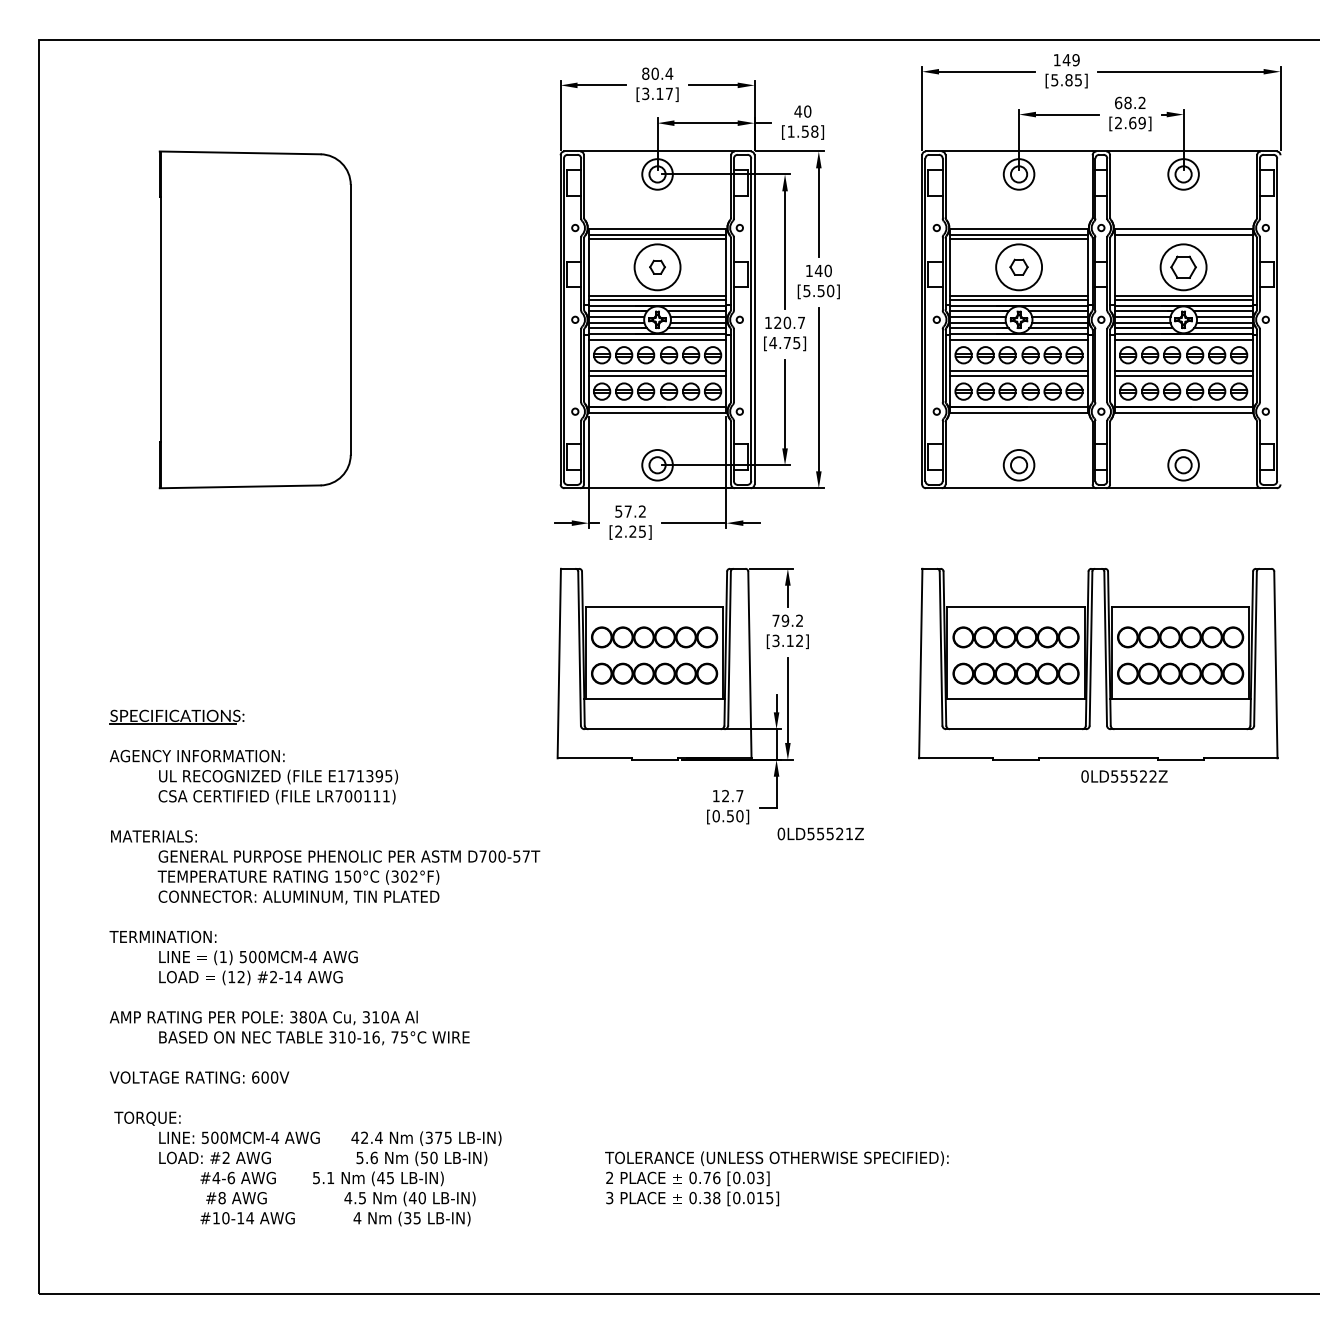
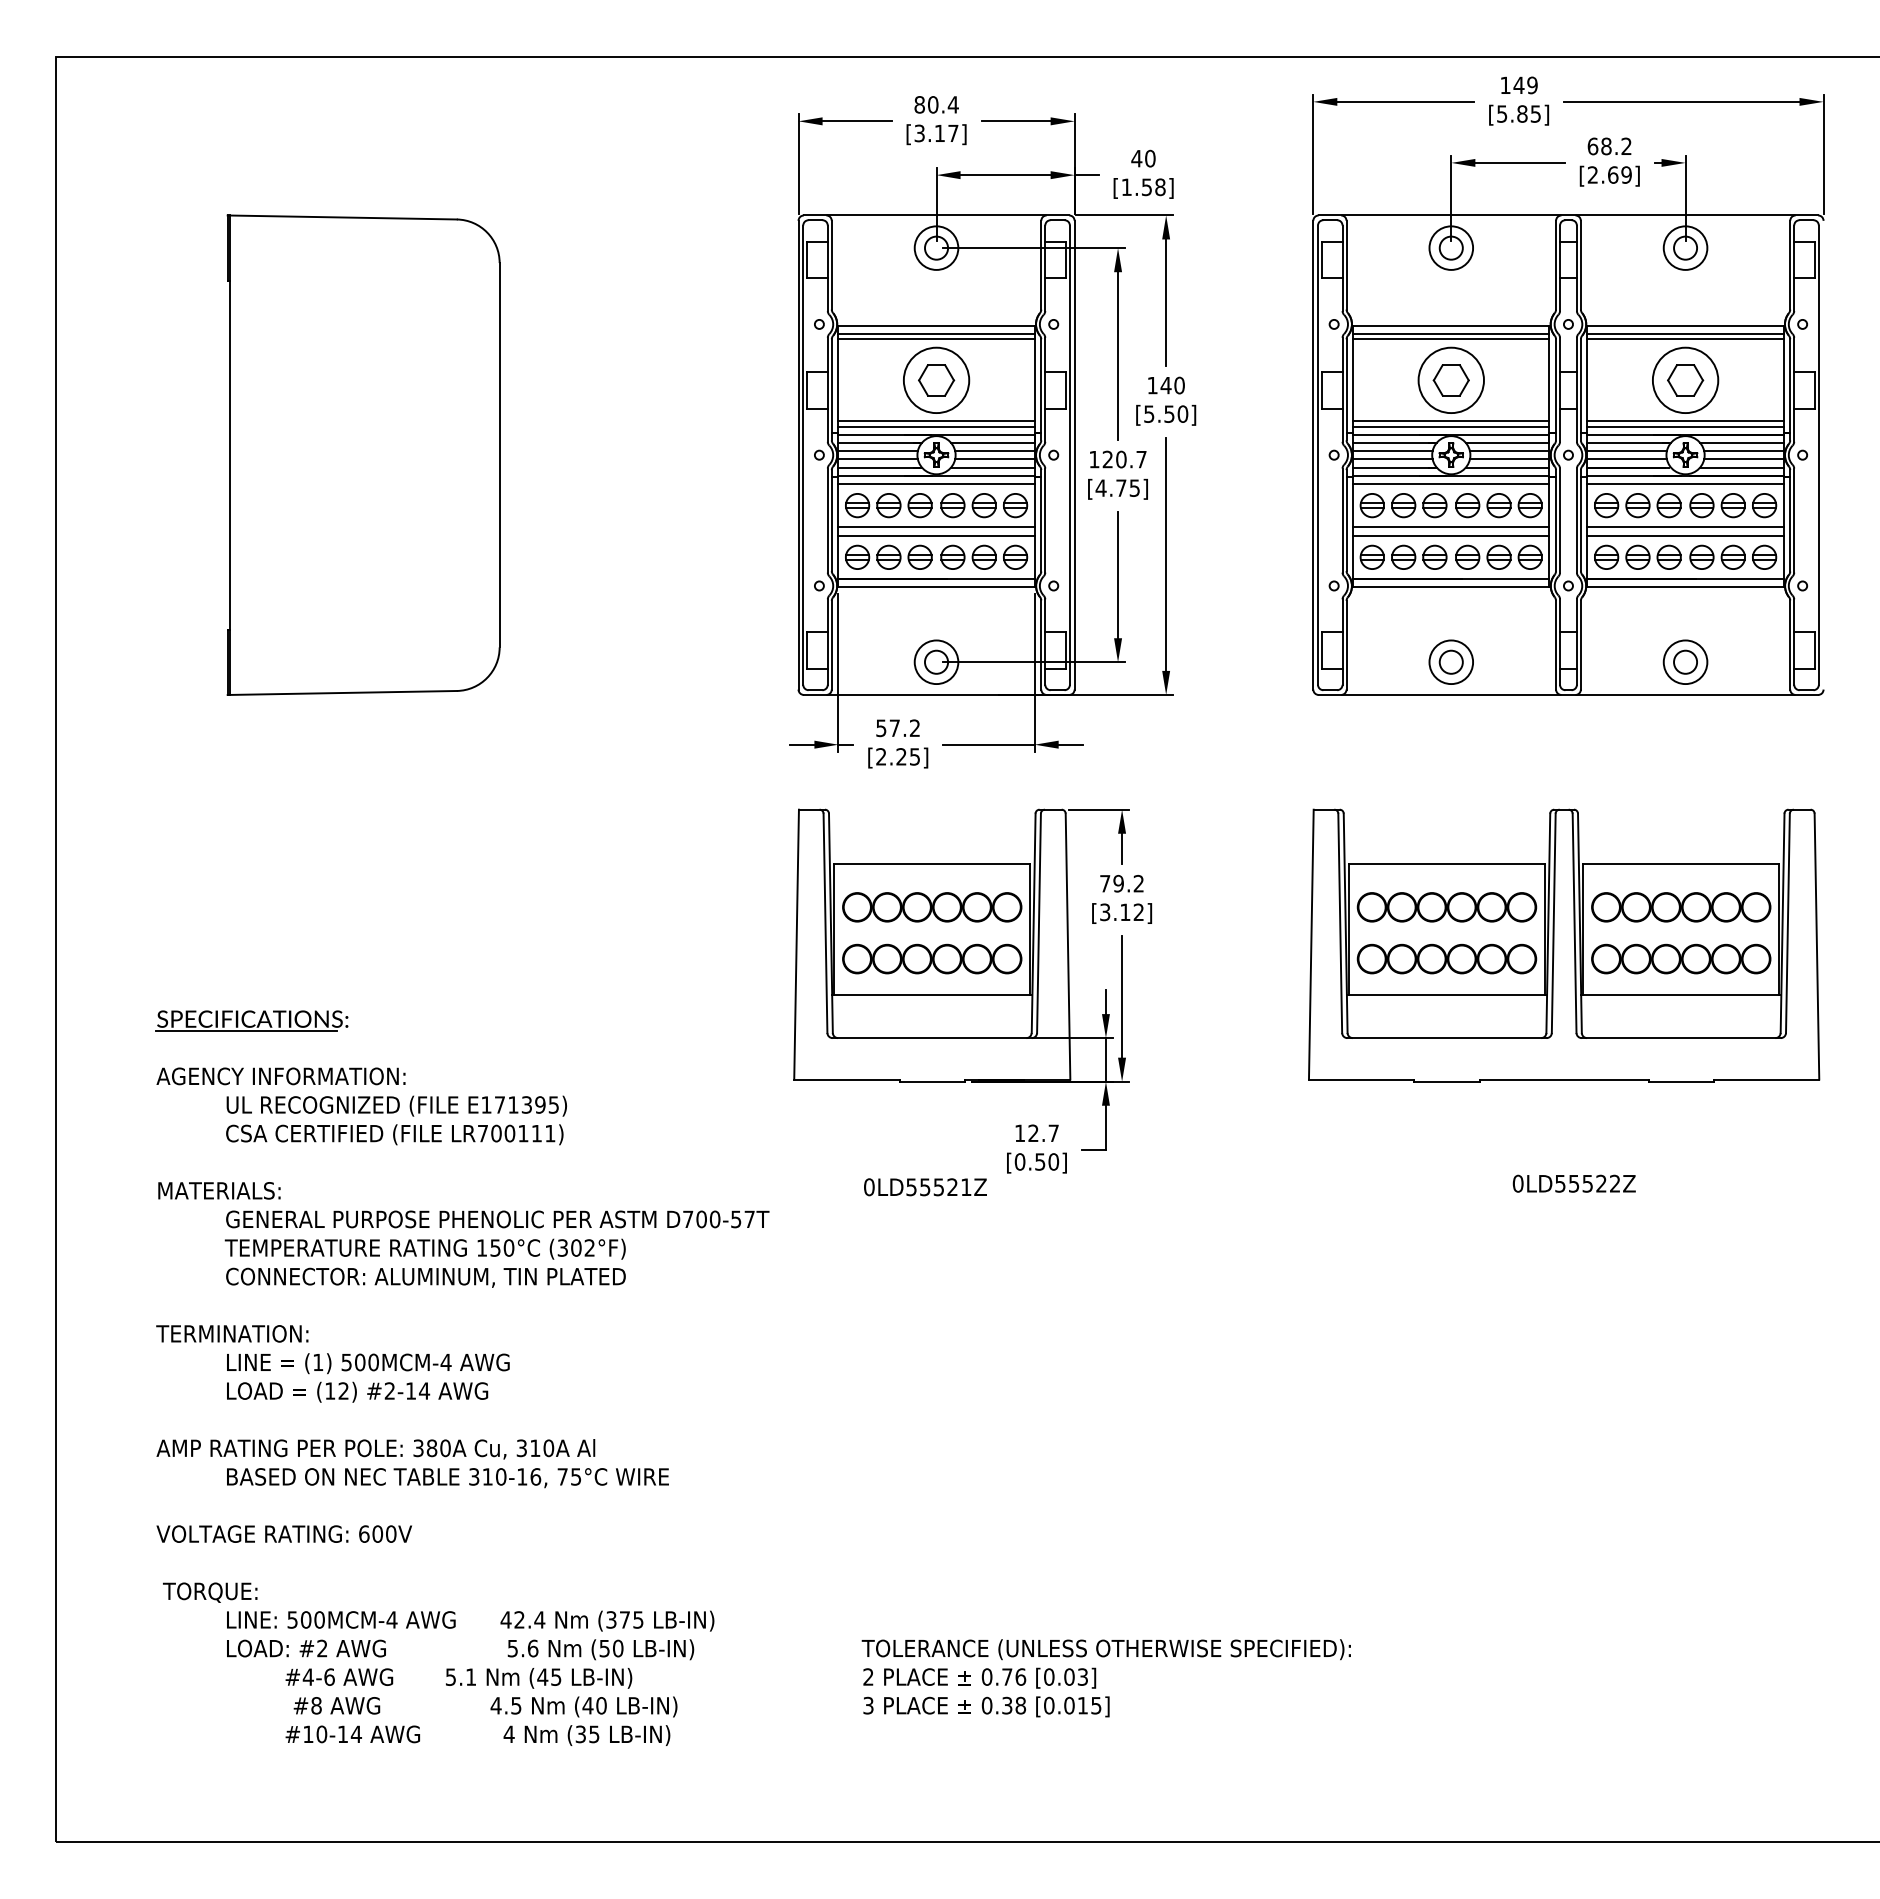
line: (1183, 238) -> (1685, 339), added
part: (657, 266) -> (936, 379), size x1.67
part: (1018, 266) -> (1450, 379), size x1.43
text: (1124, 776) -> (1574, 1183), moved
text: (820, 833) -> (925, 1186), moved

